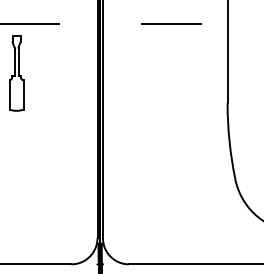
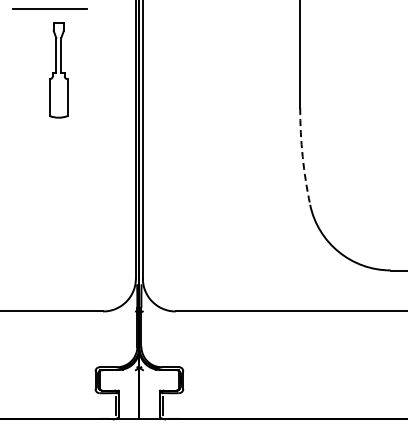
line: (170, 24) -> (228, 8), removed
part: (16, 73) -> (58, 70), moved
arc: (229, 141) -> (302, 156), solid -> dashed

